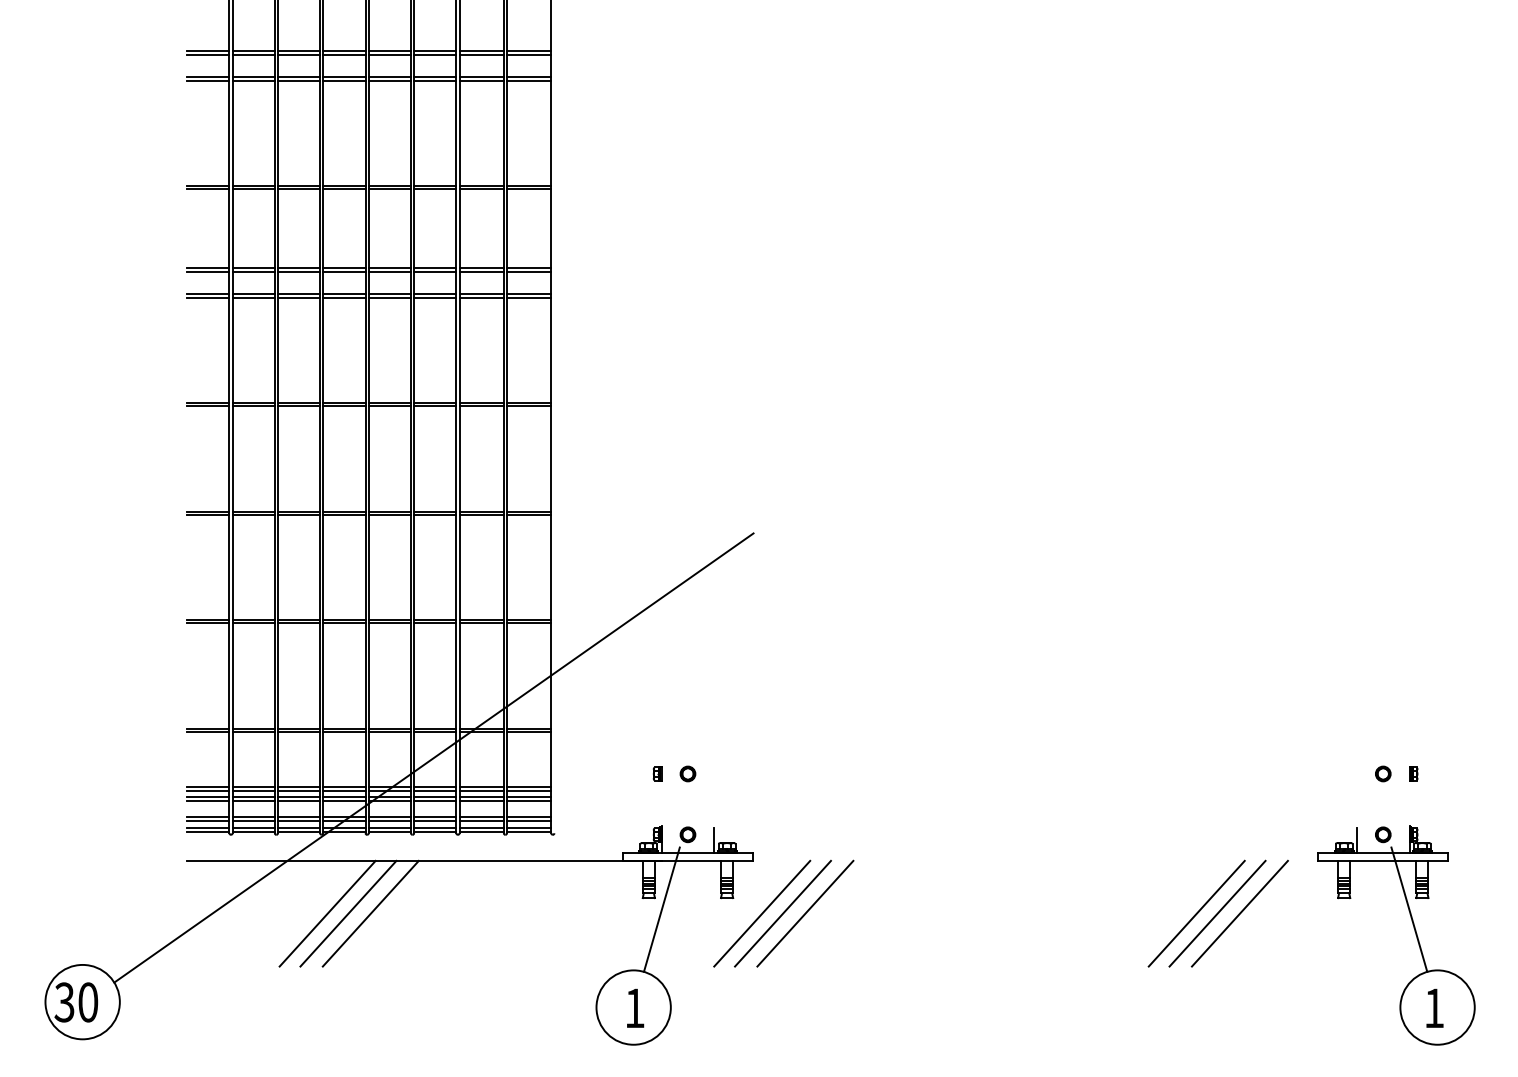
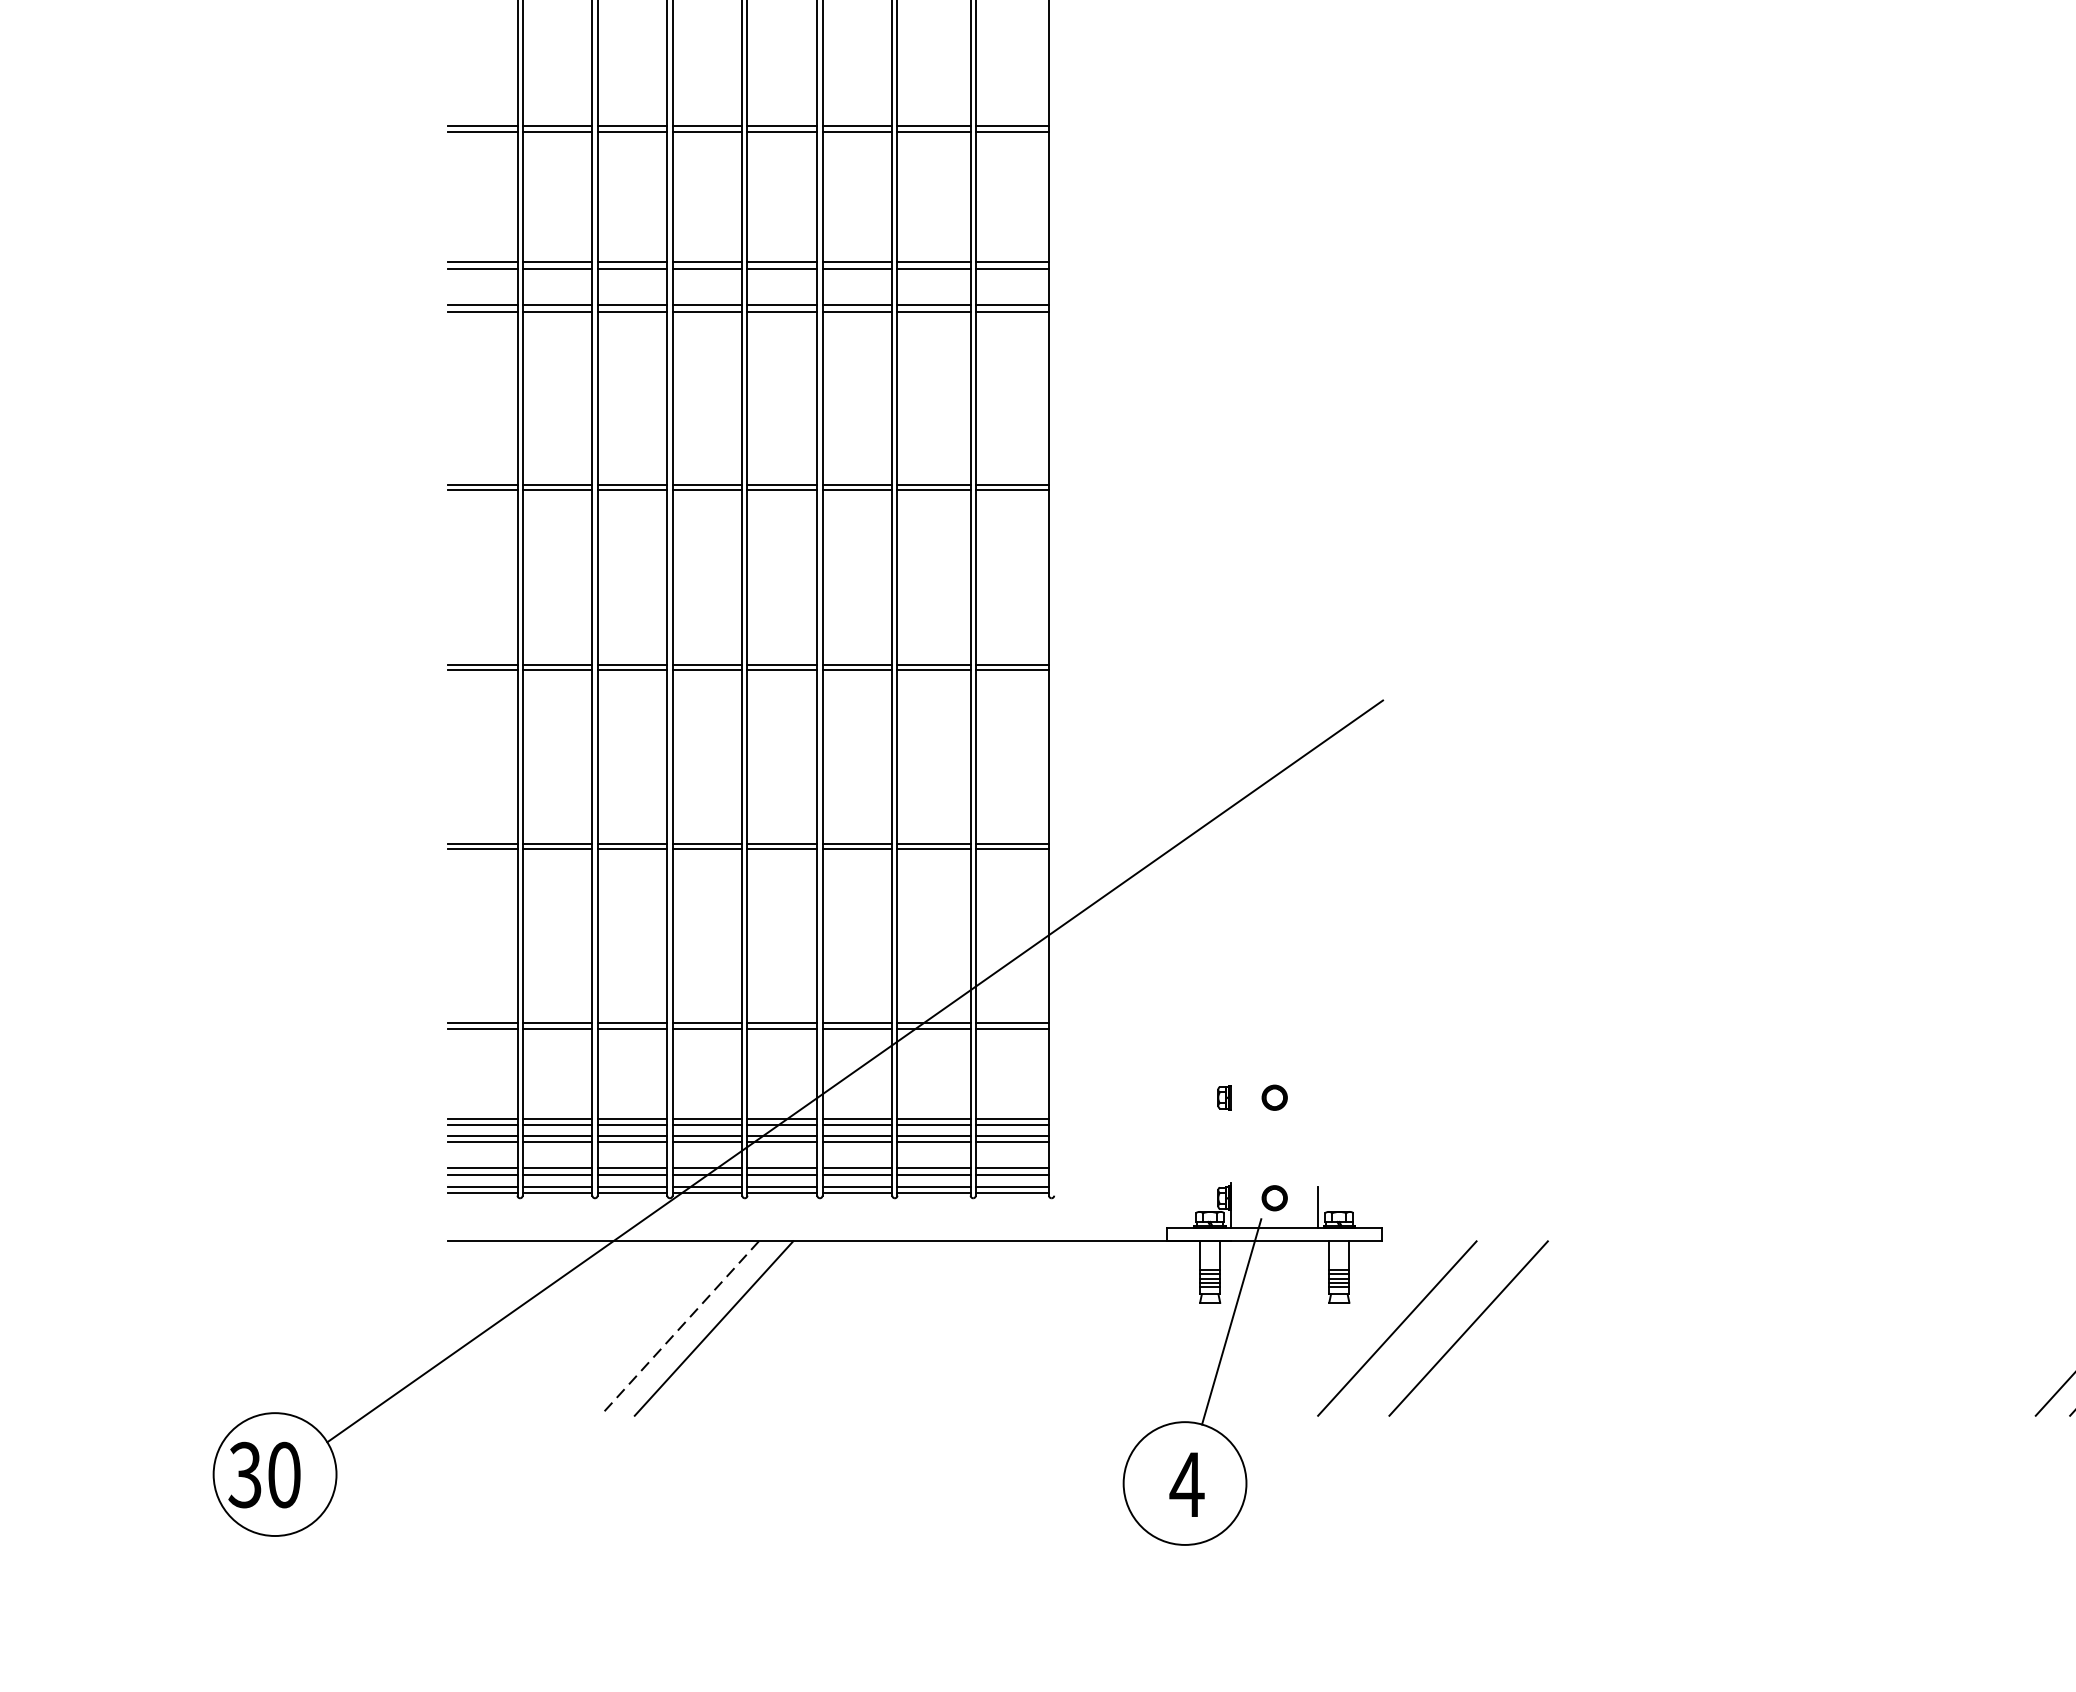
line: (370, 913) -> (750, 1328), removed
line: (782, 913) -> (1430, 1328), removed
line: (327, 914) -> (679, 1329), solid -> dashed
text: (634, 1007) -> (1186, 1483), 1 -> 4

